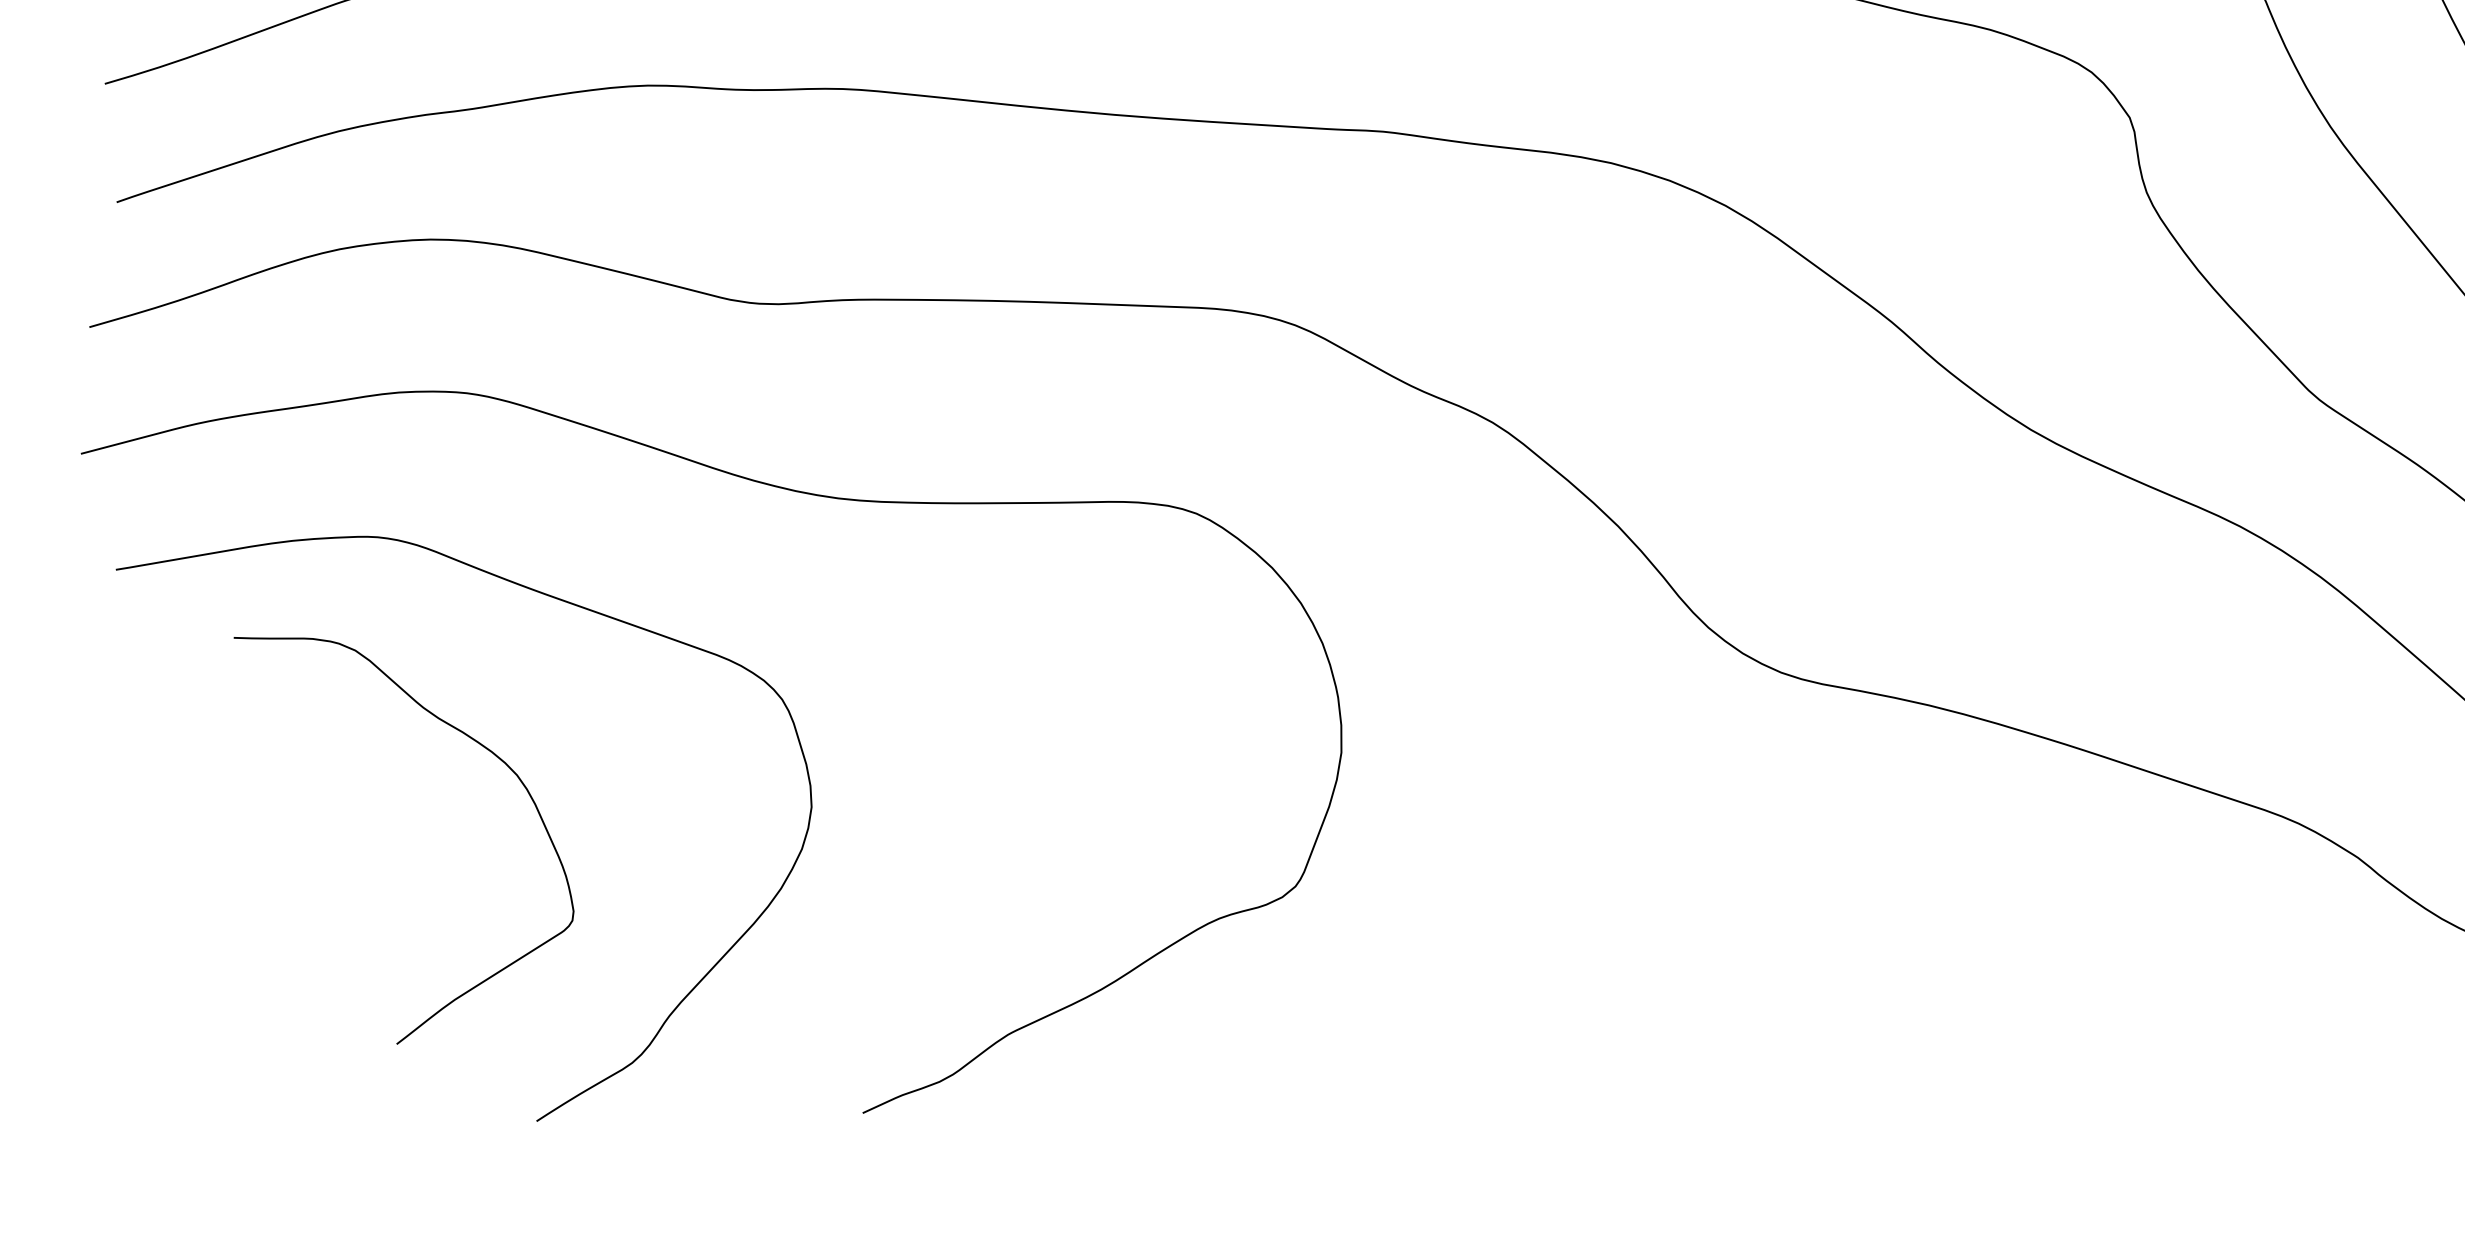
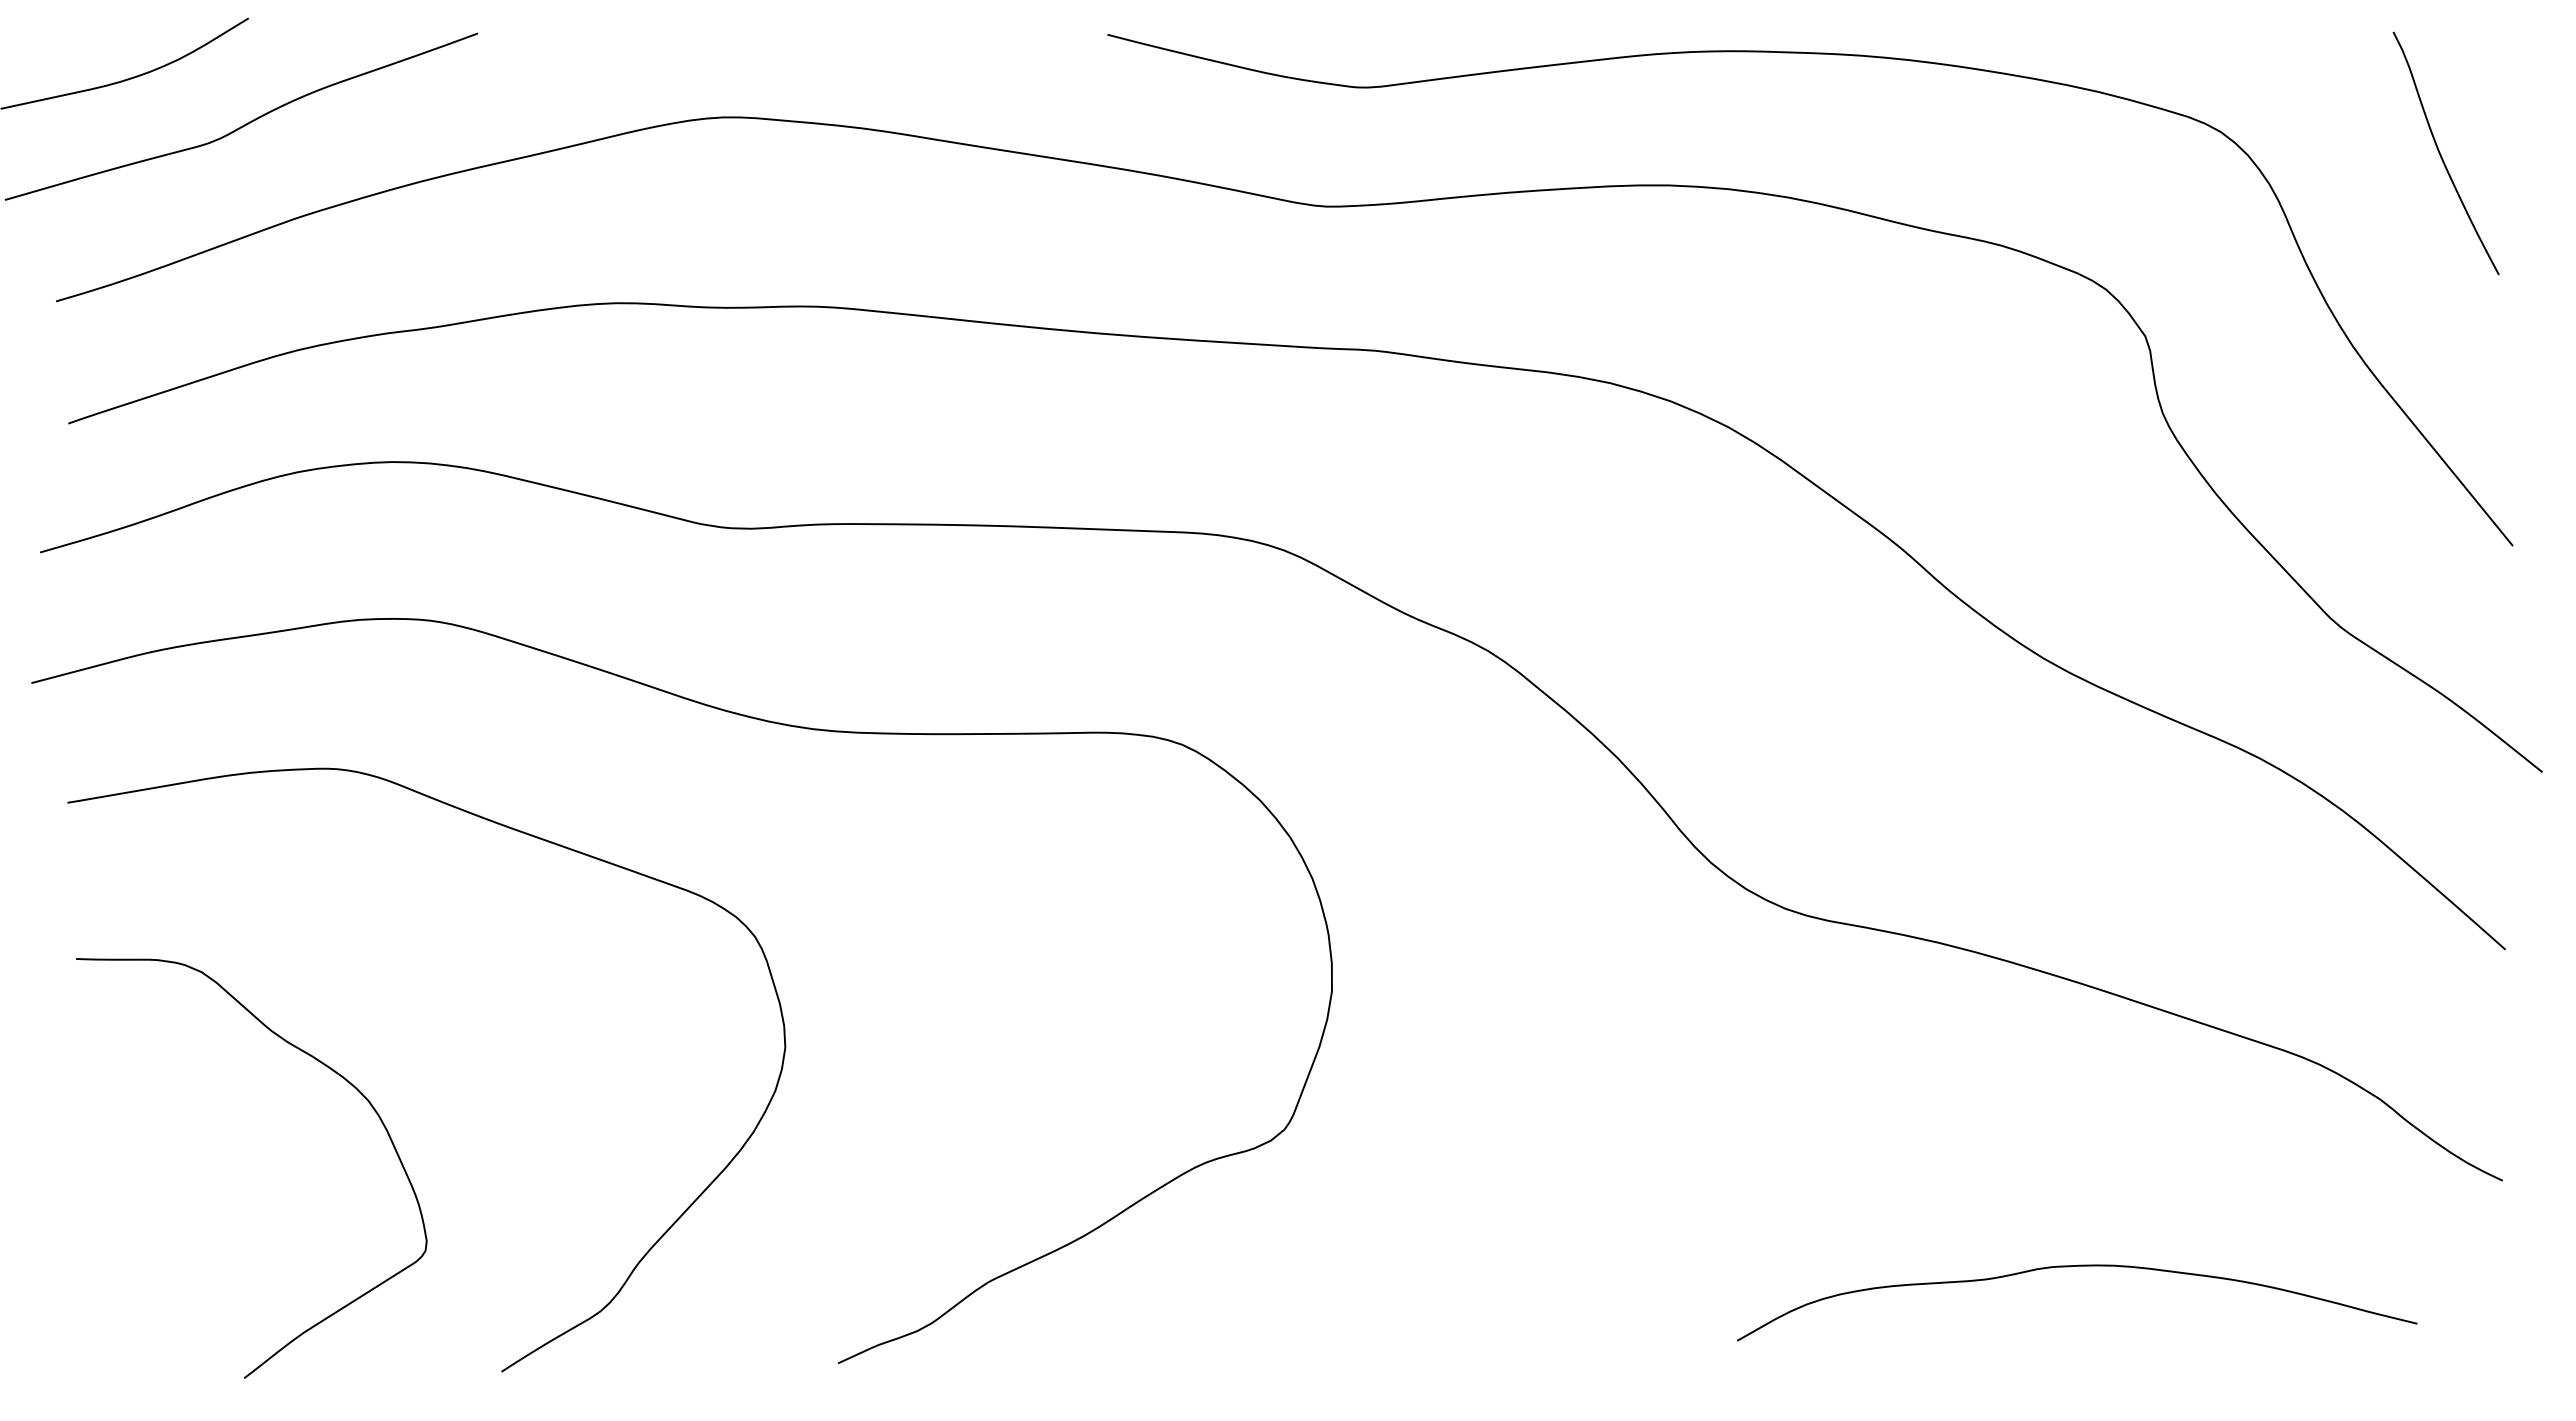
curve: (472, 740) -> (322, 1064), moved
curve: (2057, 1020) -> (2070, 1267), added

